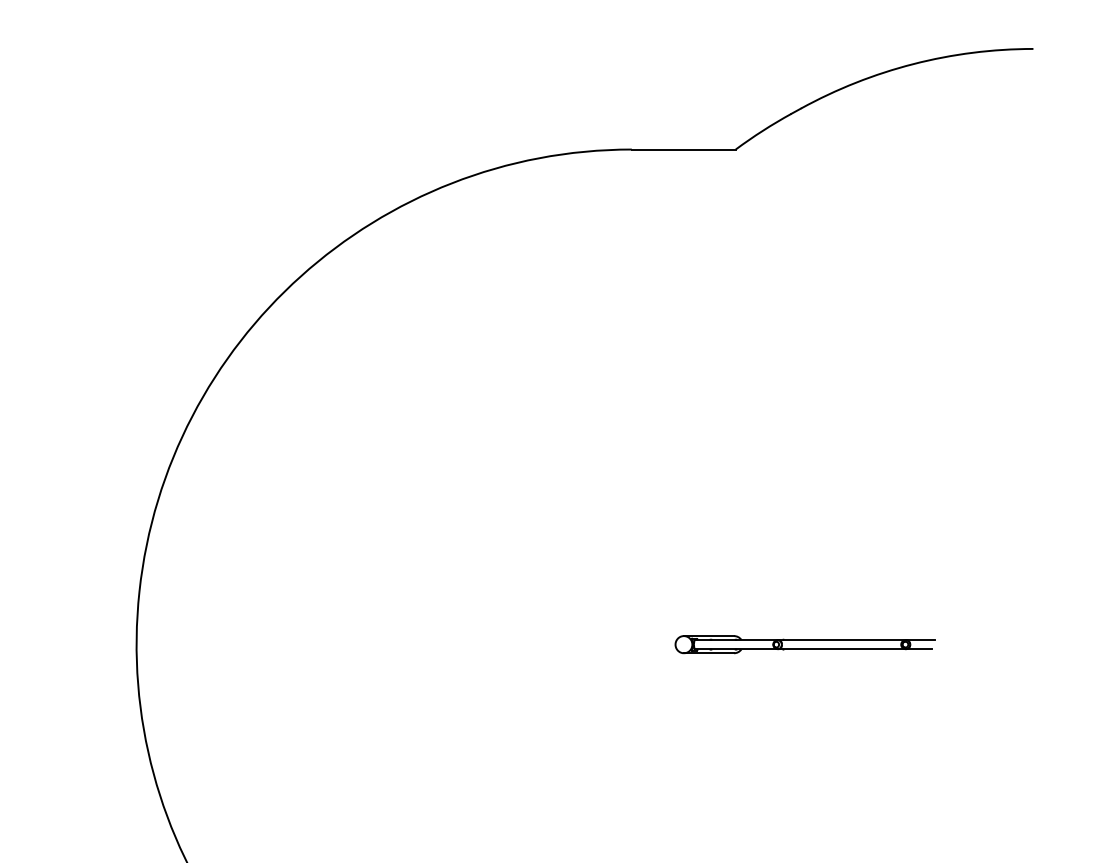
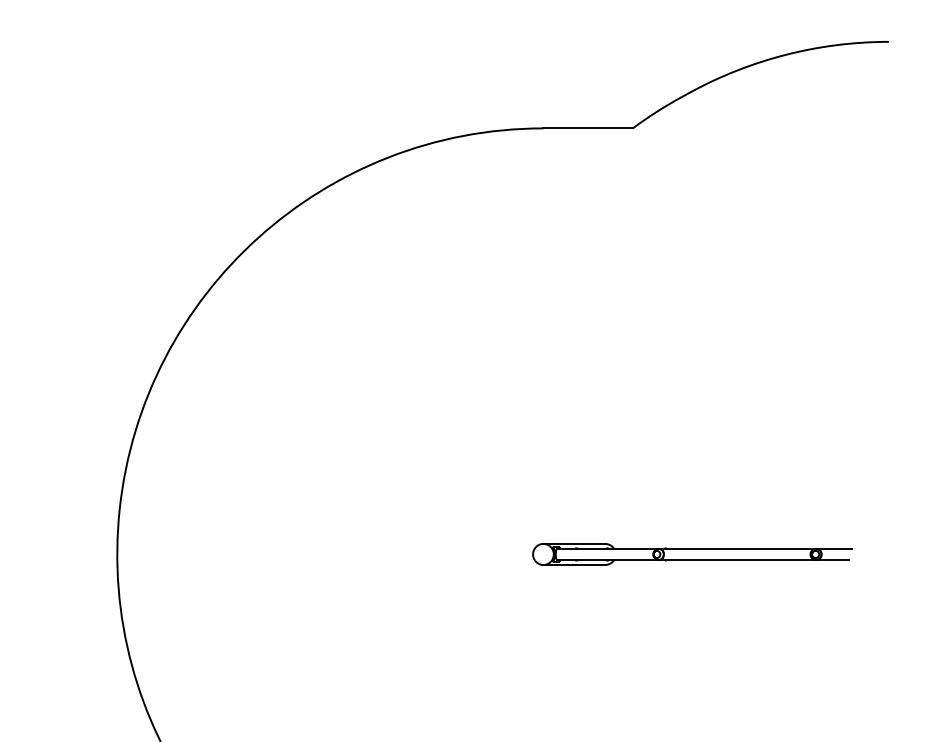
part: (805, 644) -> (692, 554), size x1.43

